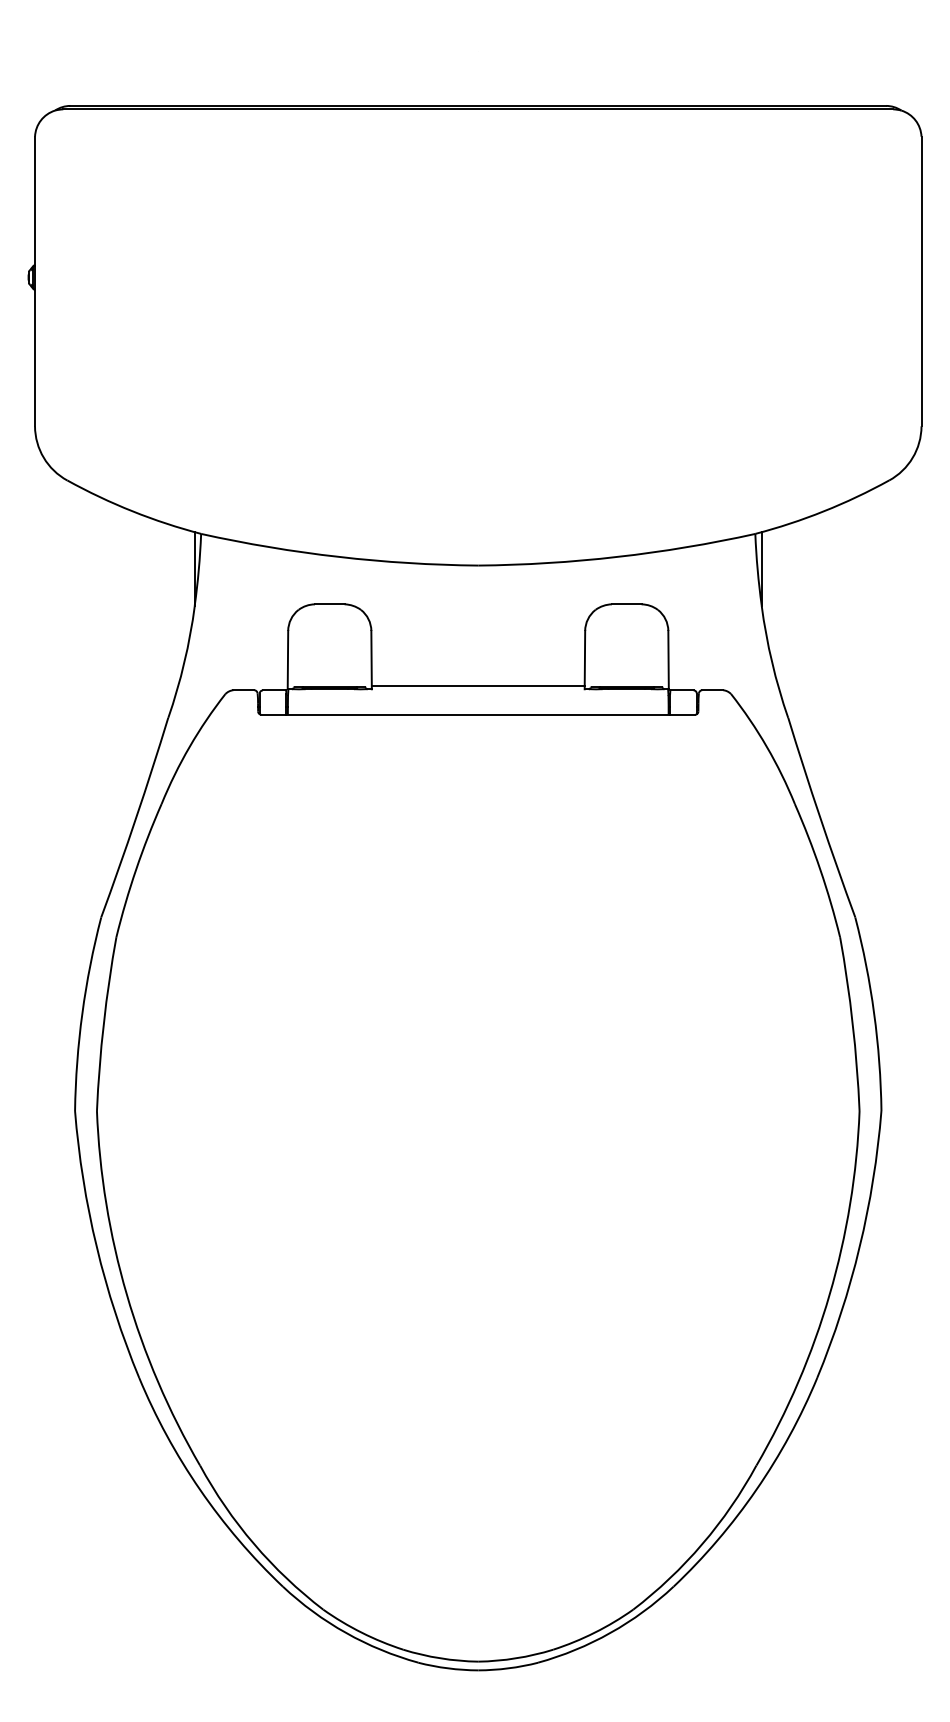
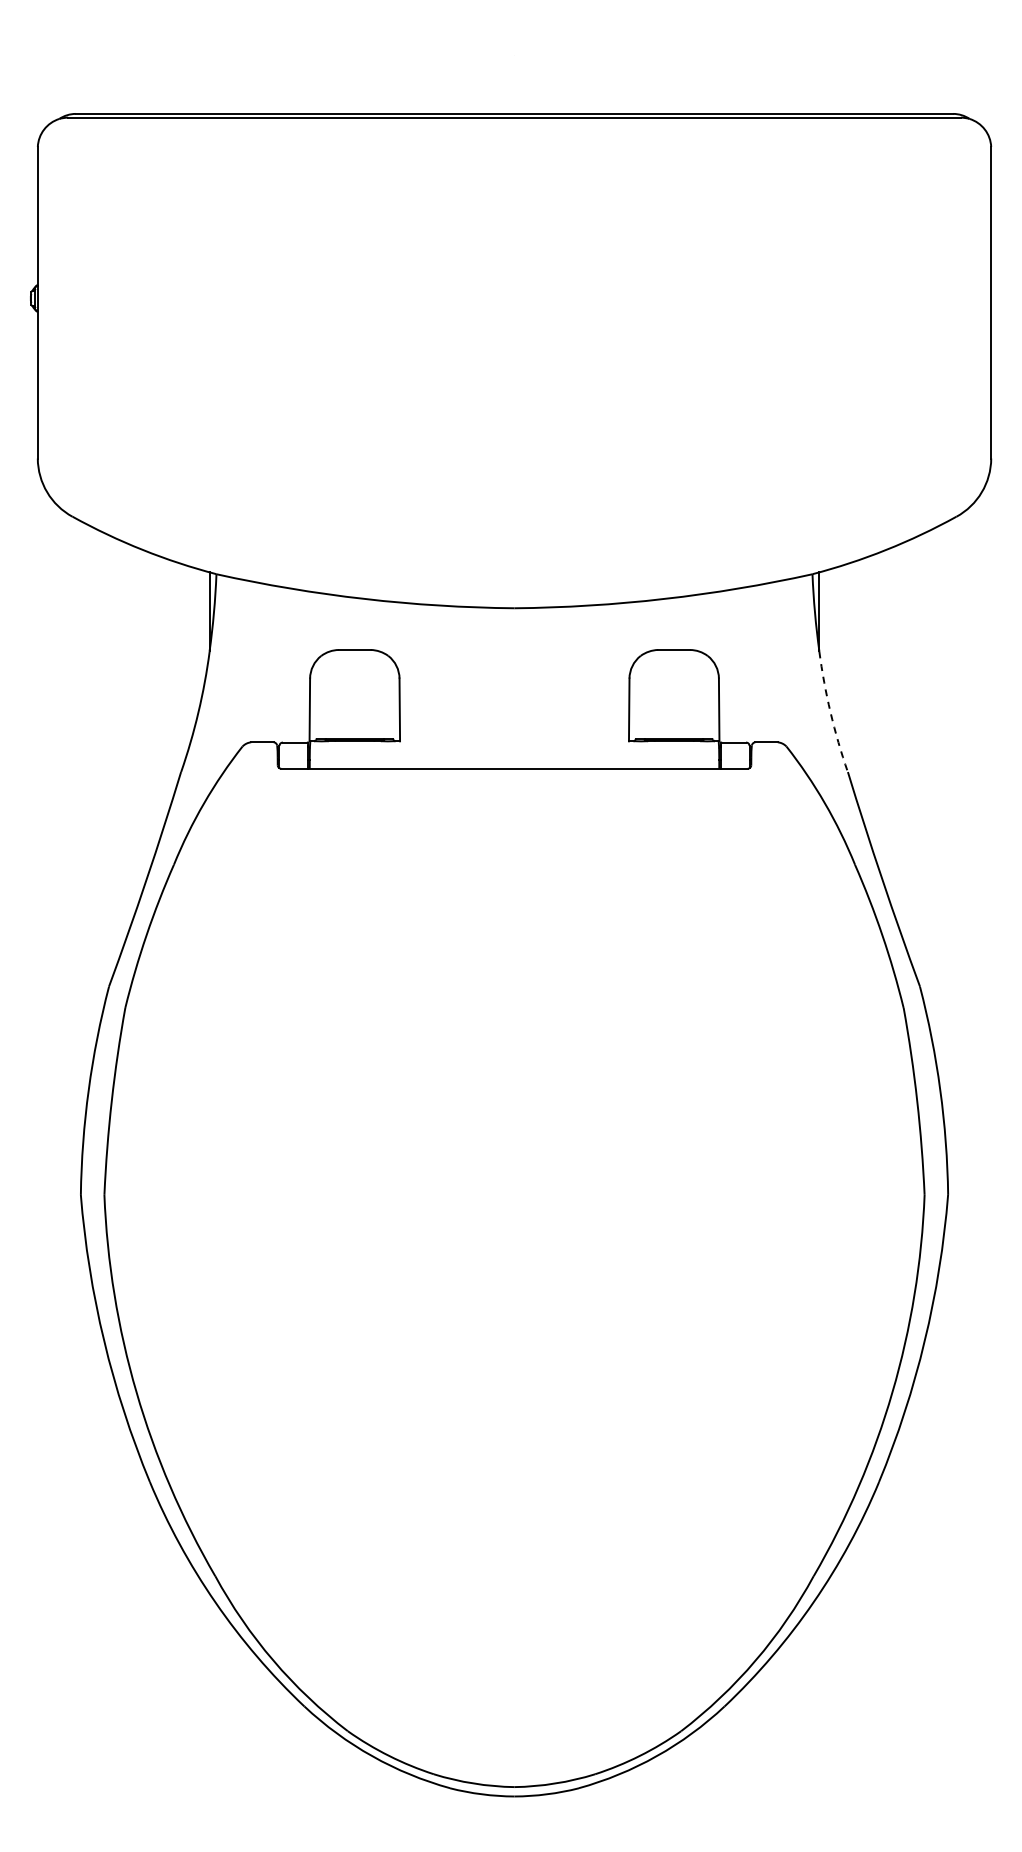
arc: (772, 662) -> (830, 712), solid -> dashed
line: (478, 686) -> (514, 738), removed

